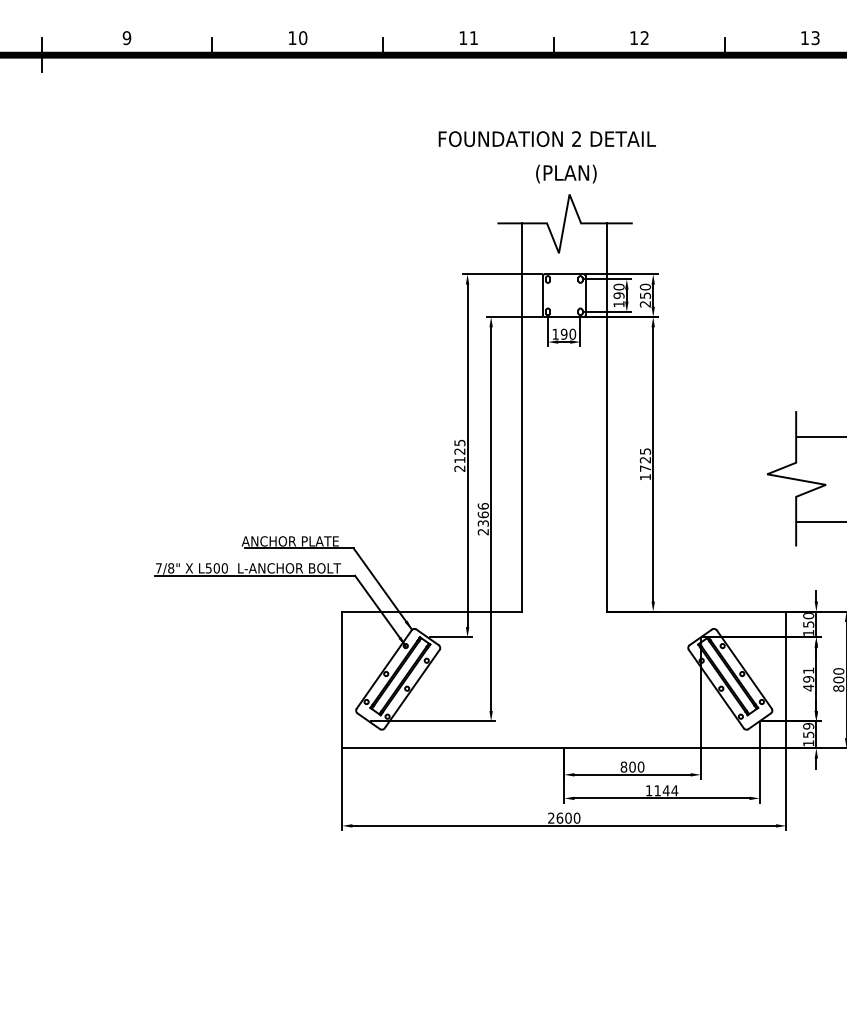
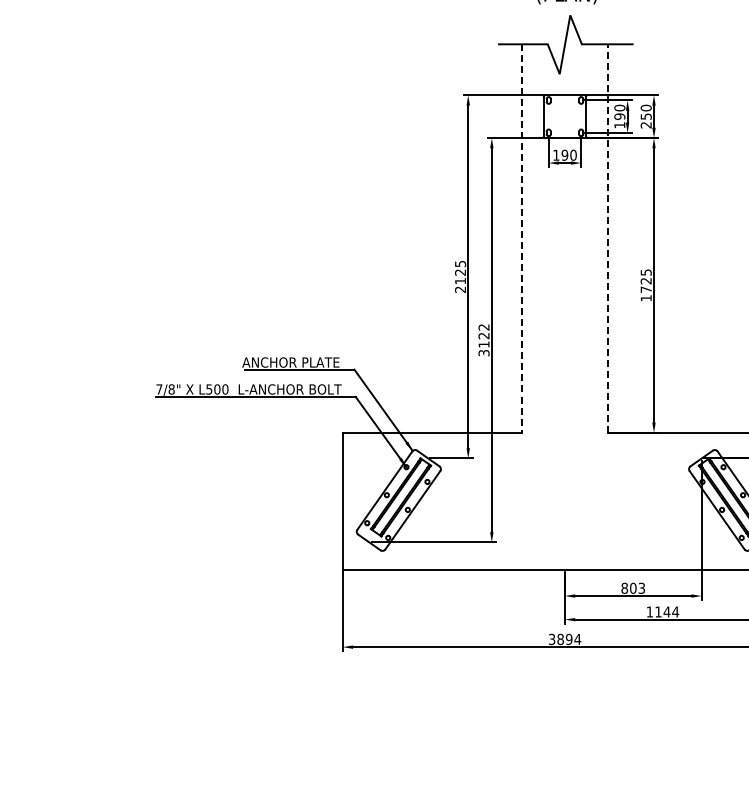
line: (606, 417) -> (607, 238), solid -> dashed
line: (521, 418) -> (522, 239), solid -> dashed
text: (482, 519) -> (483, 340), 2366 -> 3122
text: (640, 766) -> (641, 587), 800 -> 803
text: (564, 817) -> (565, 638), 2600 -> 3894

